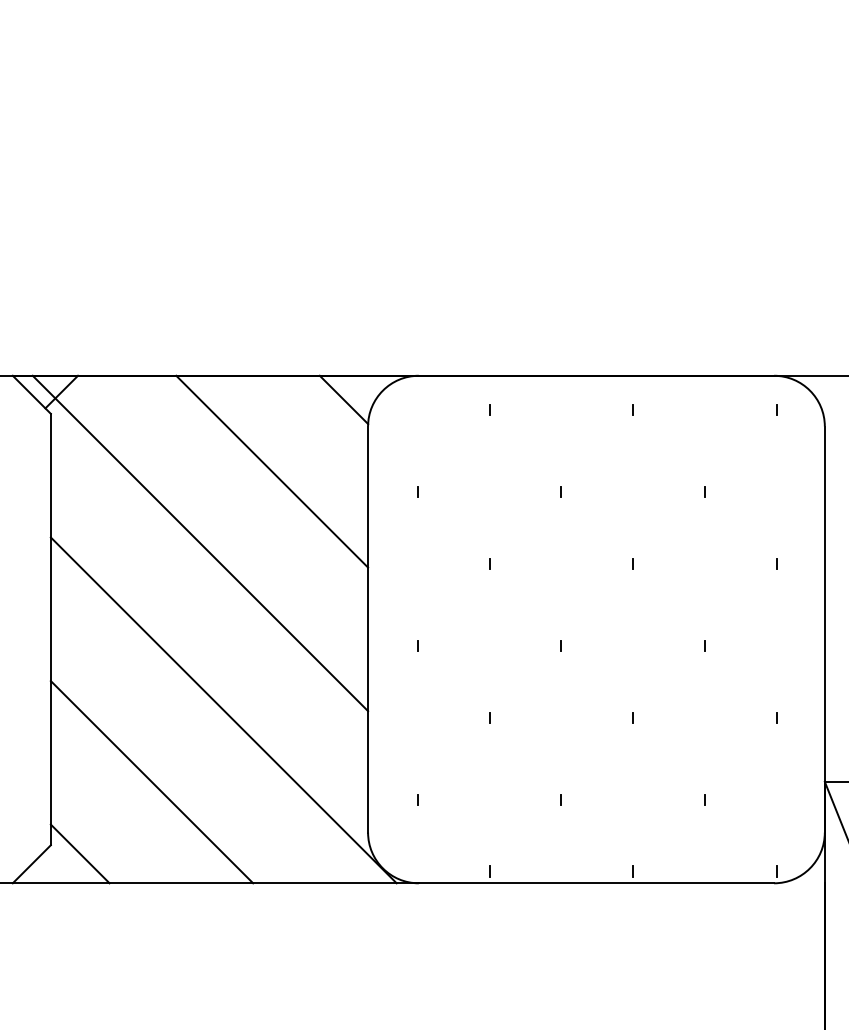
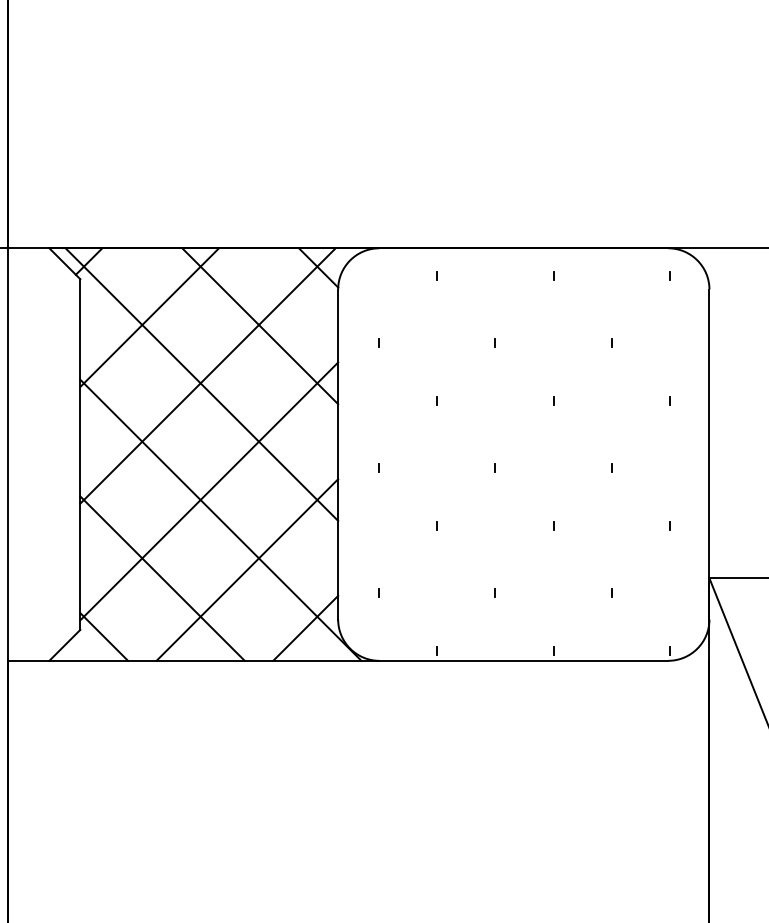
line: (135, 460) -> (149, 317), added
line: (207, 532) -> (207, 375), added
line: (209, 674) -> (209, 491), added
line: (256, 770) -> (247, 569), added
line: (327, 842) -> (305, 627), added

